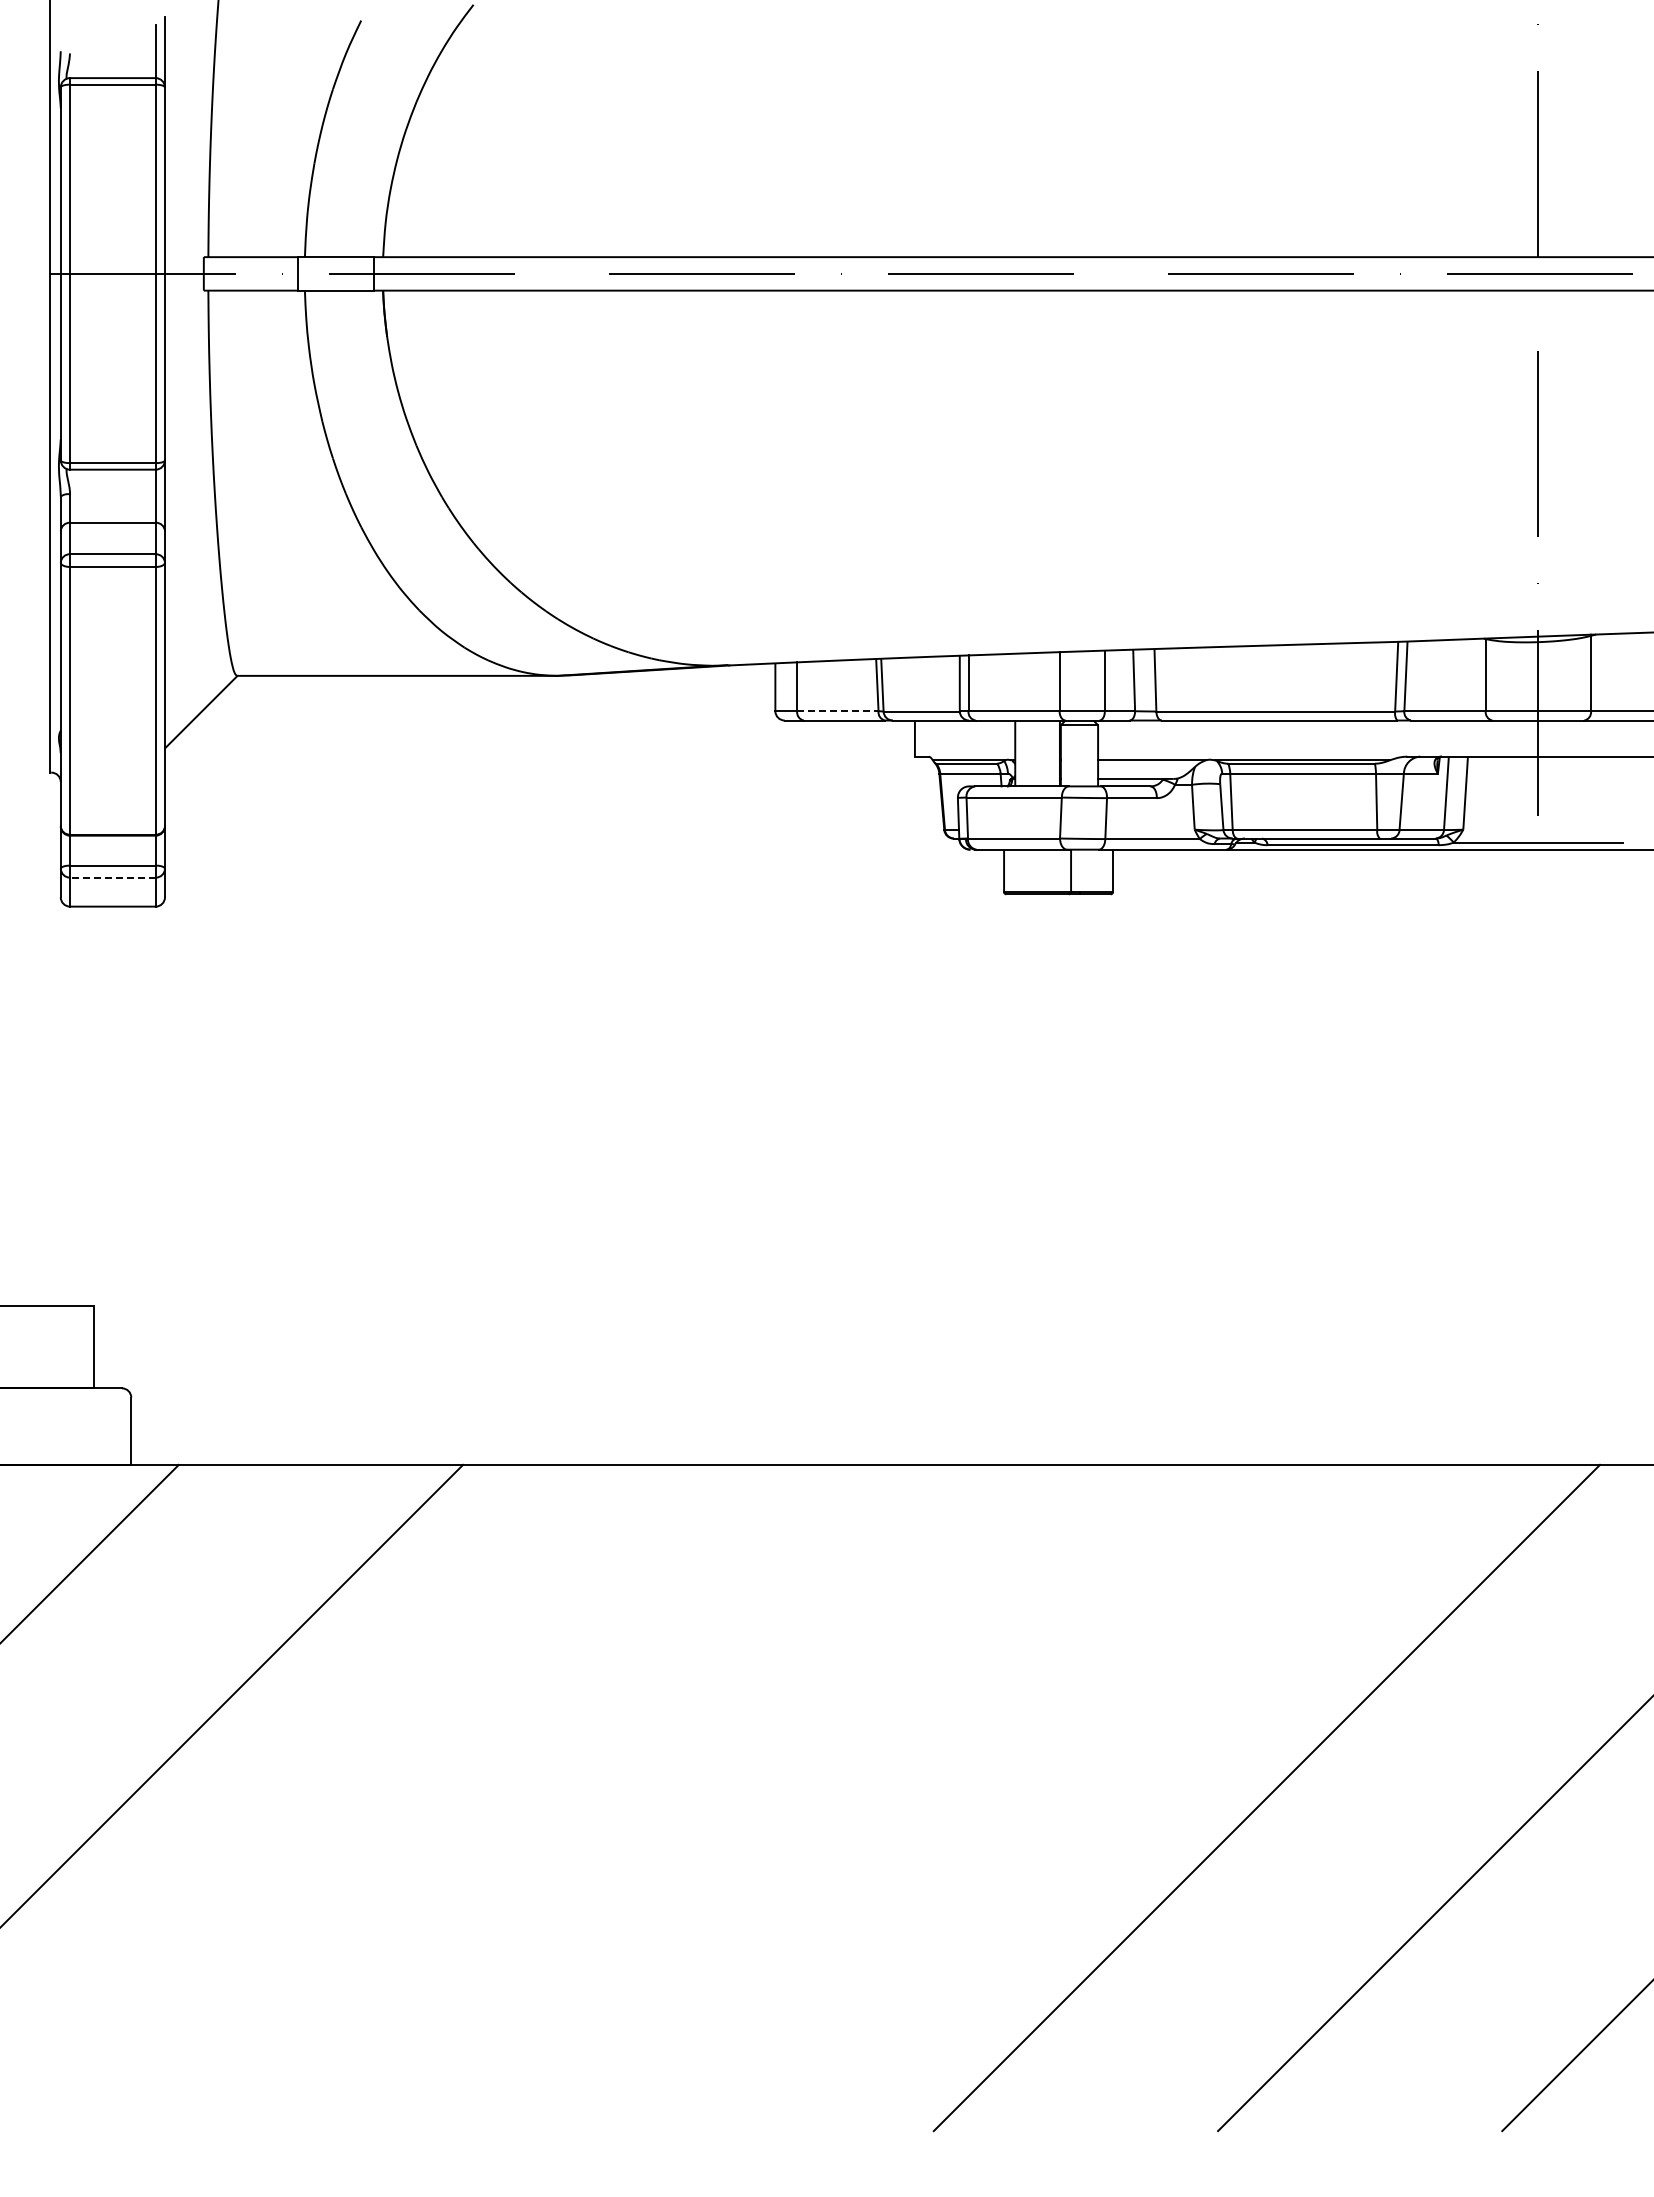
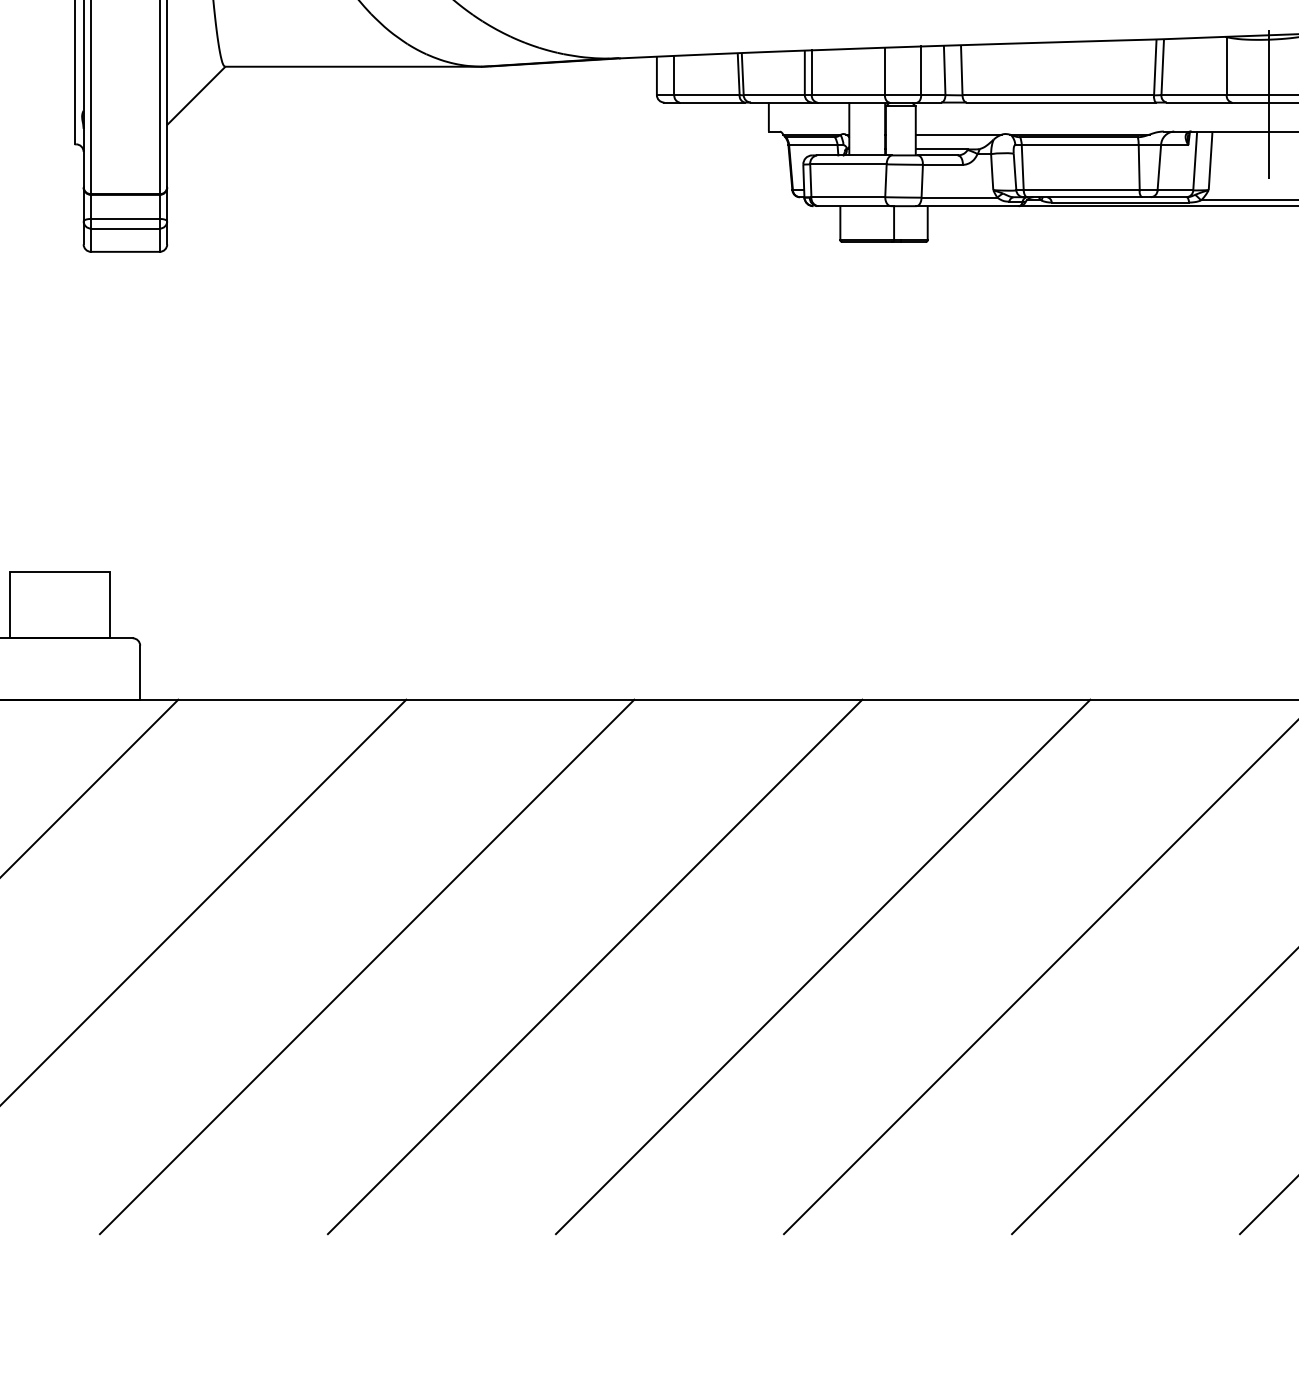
line: (837, 711) -> (706, 95), dashed -> solid
line: (112, 877) -> (125, 228), dashed -> solid
line: (414, 1797) -> (367, 966), added
line: (698, 1797) -> (595, 966), added
line: (982, 1797) -> (823, 966), added

